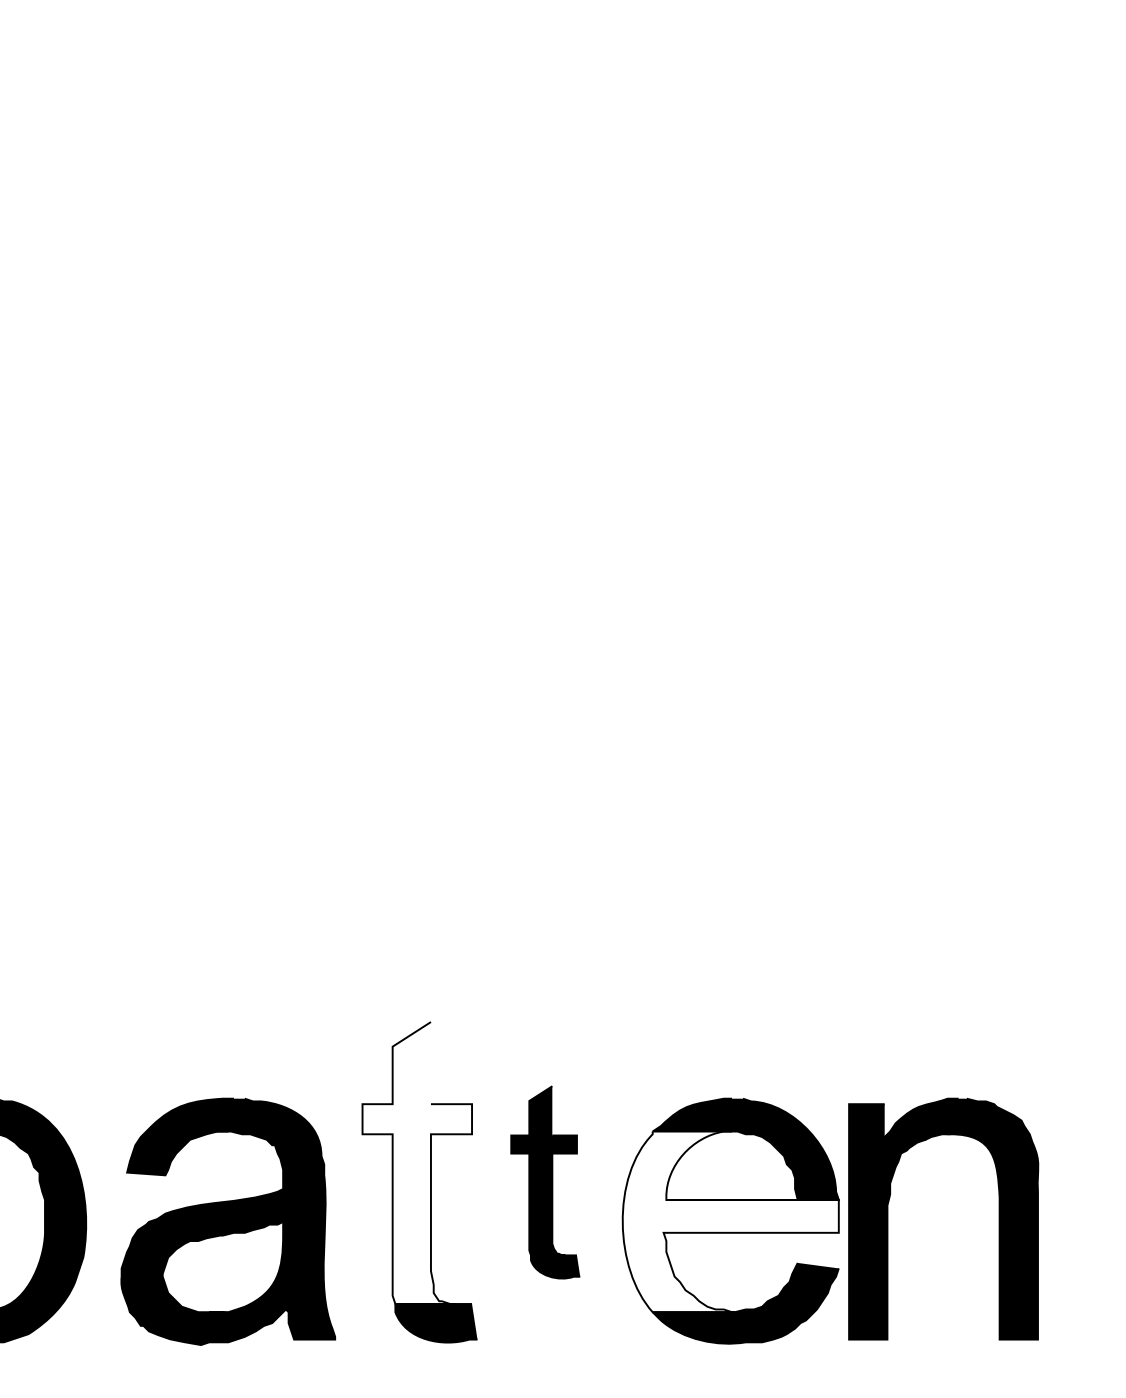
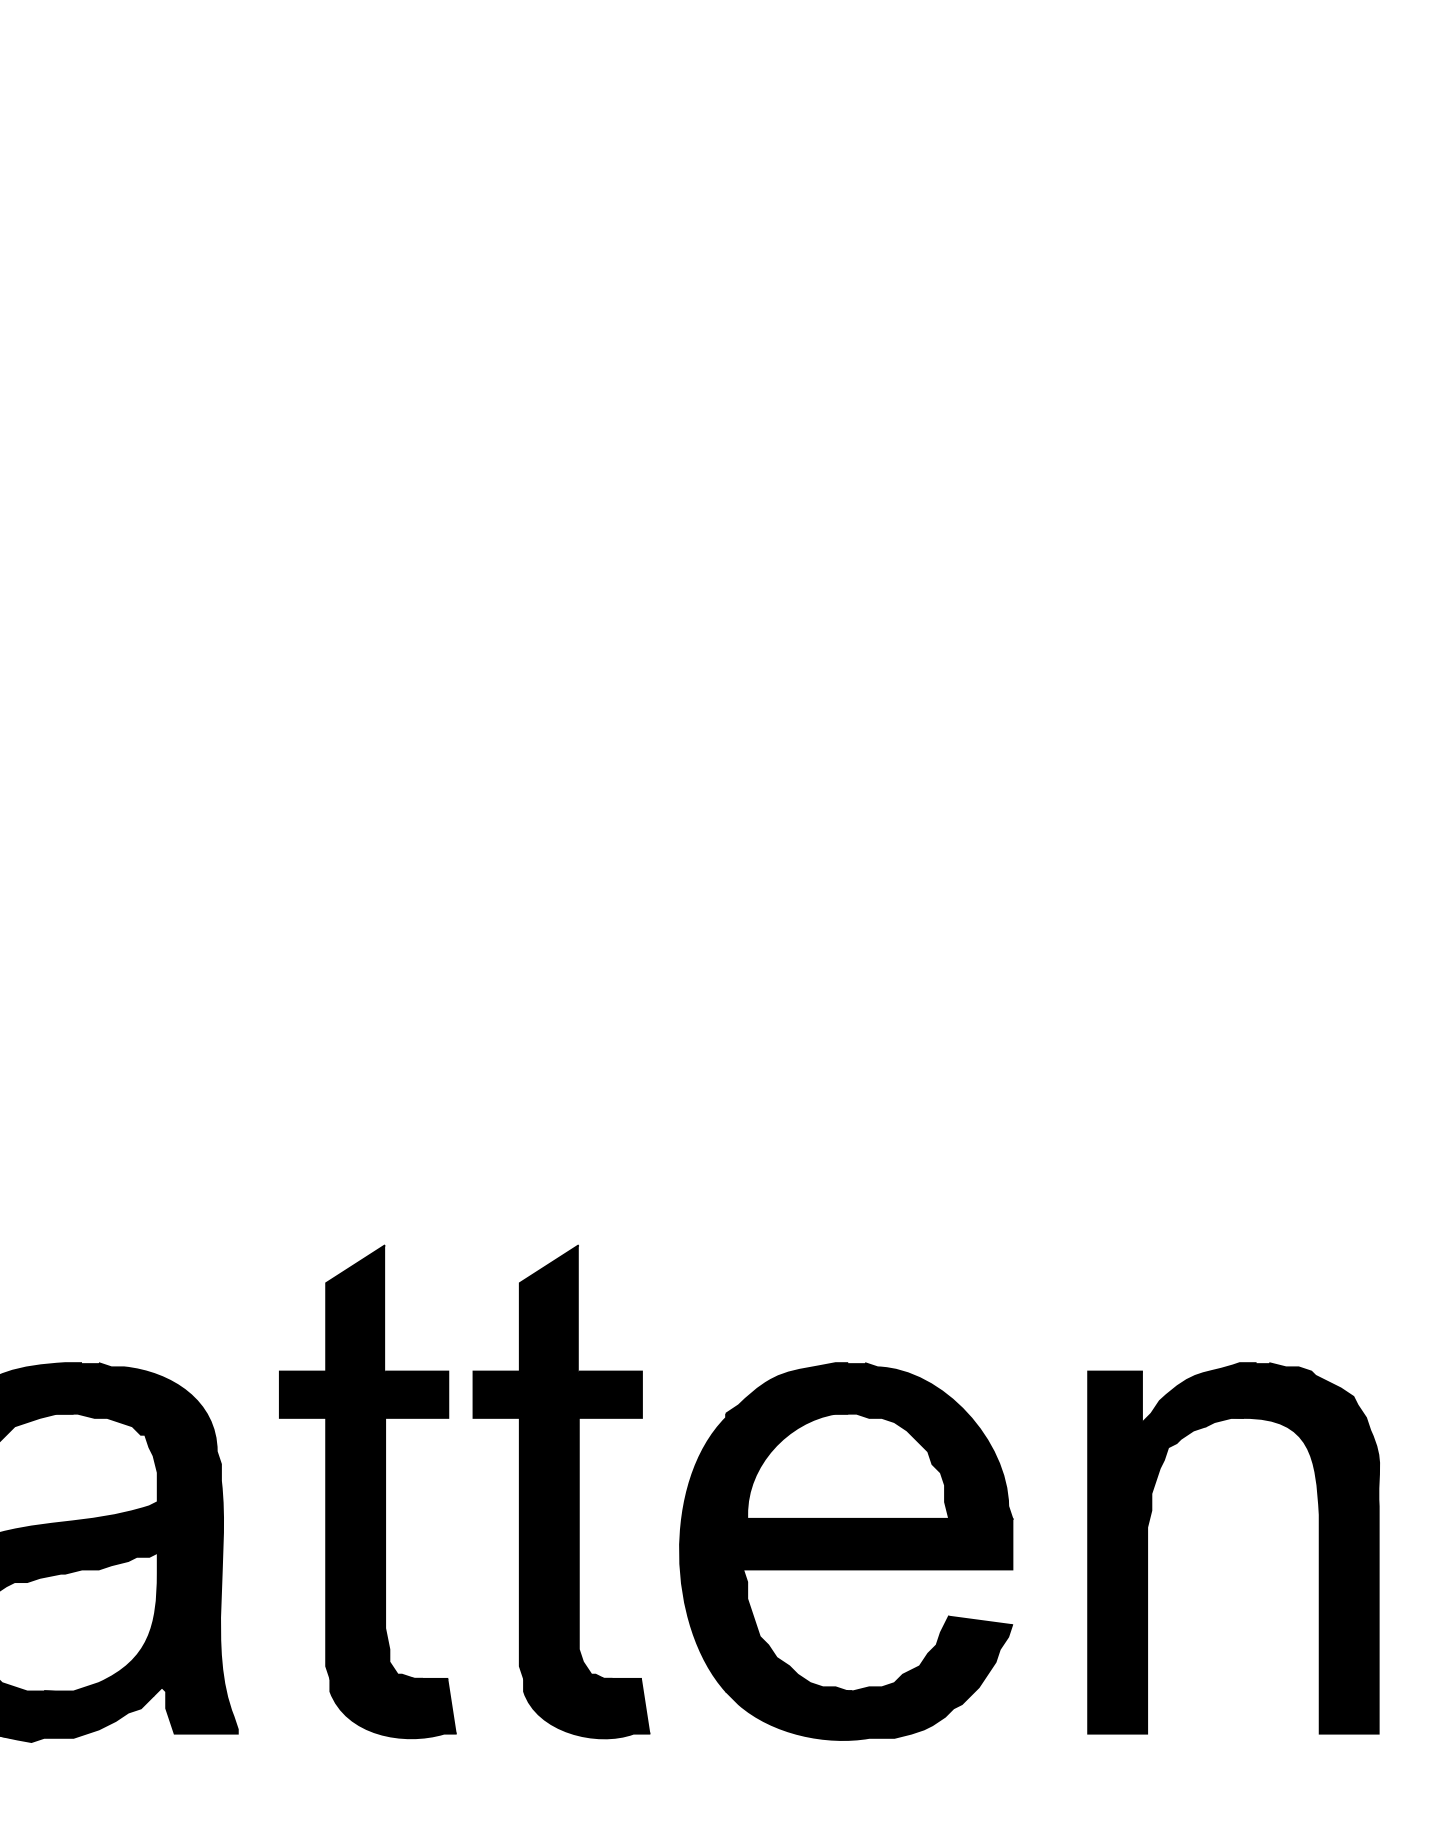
fill: (417, 1162) -> (364, 1461), added
part: (545, 1182) -> (561, 1492), size x1.67
part: (888, 1218) -> (1148, 1547), moved
fill: (730, 1221) -> (845, 1552), added

